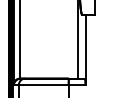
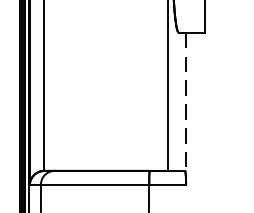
line: (85, 50) -> (185, 109), solid -> dashed

